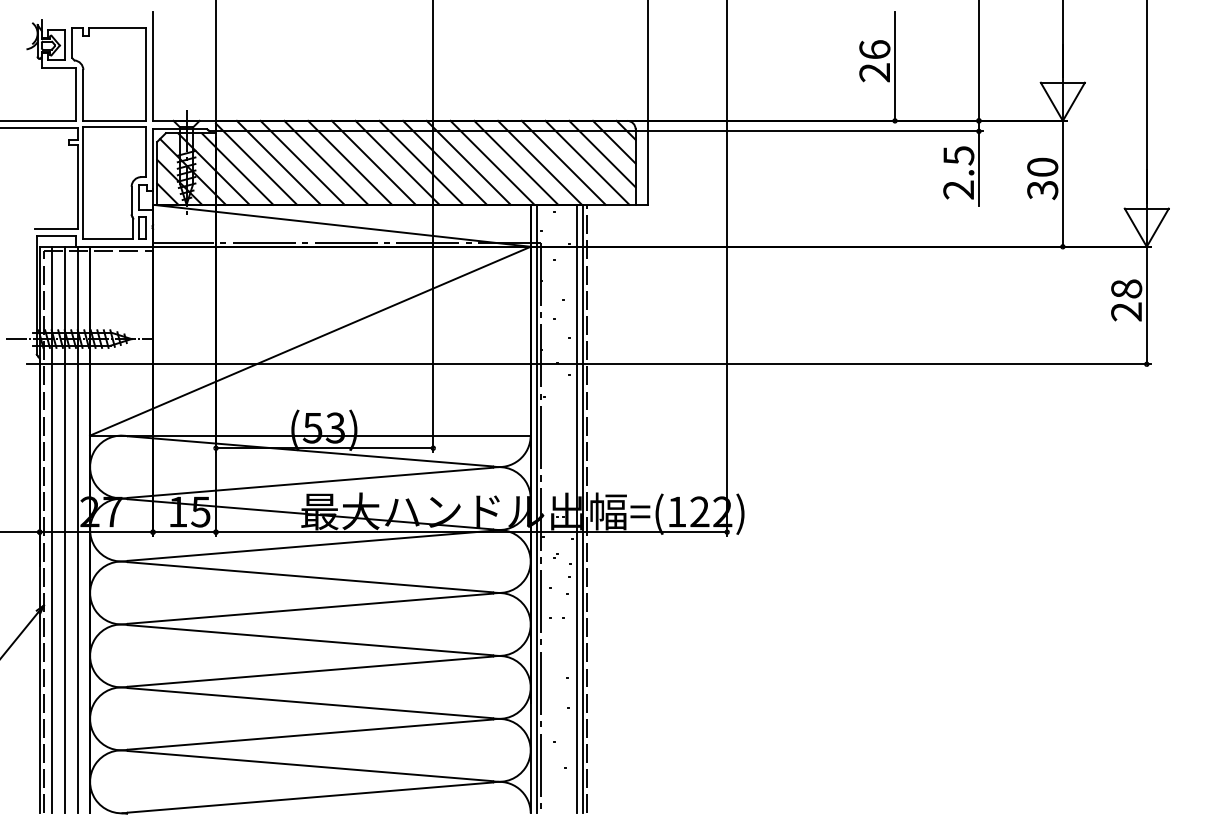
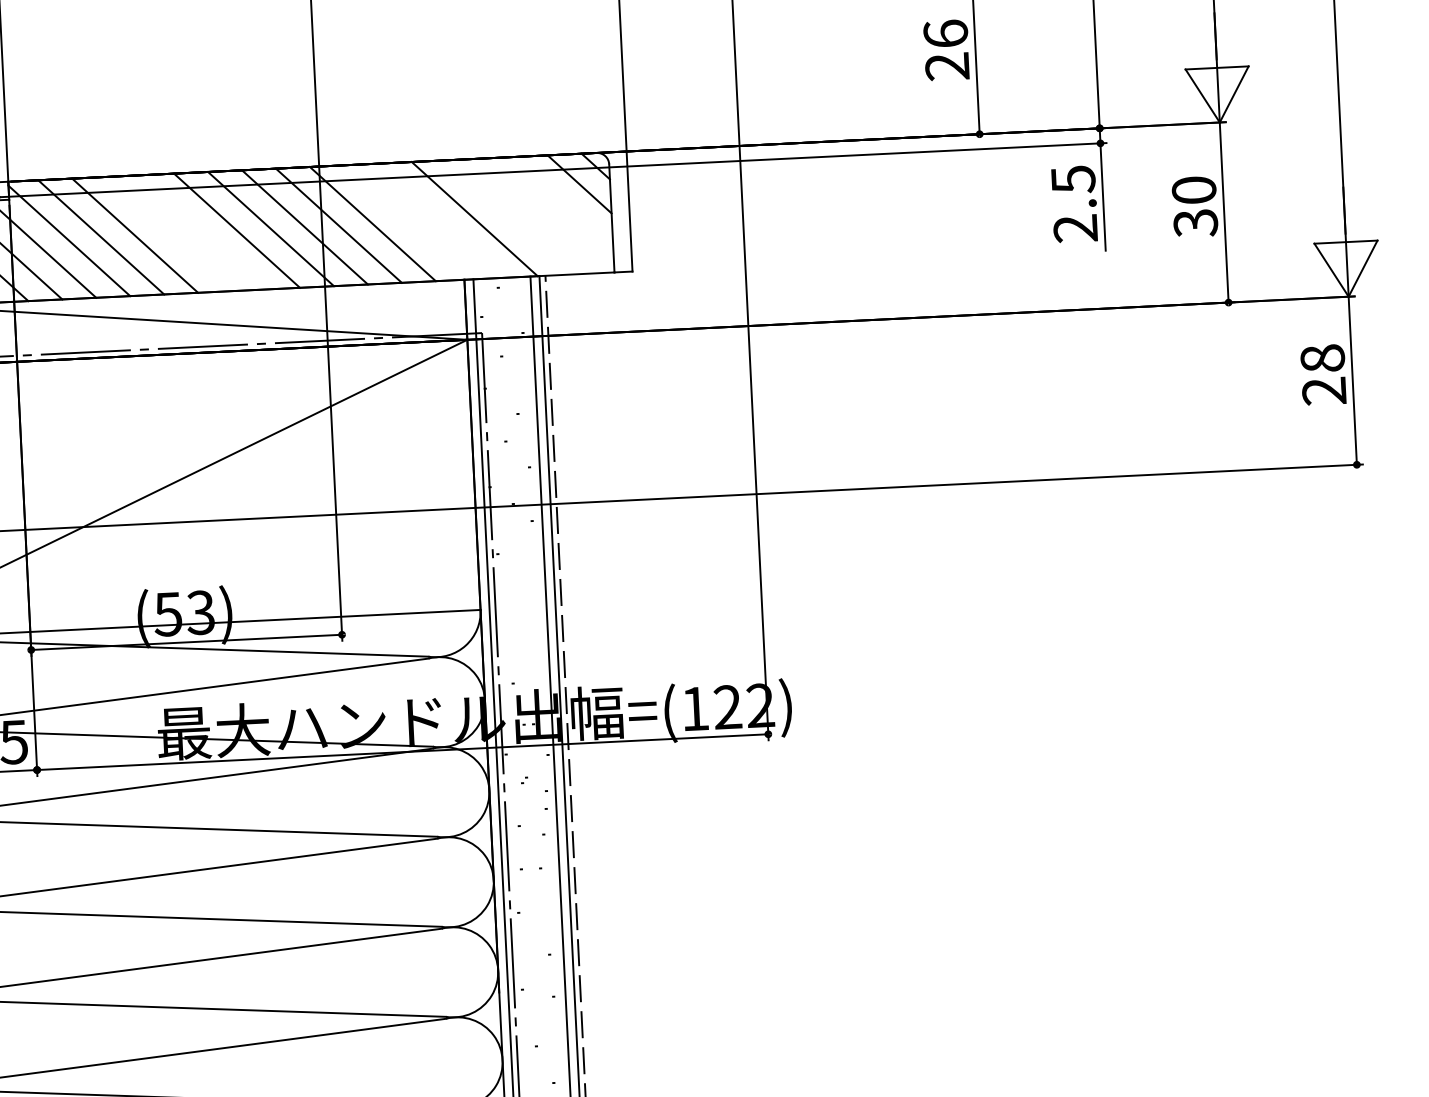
line: (602, 153) -> (563, 201), removed
line: (326, 162) -> (169, 233), removed
line: (350, 162) -> (203, 231), removed
line: (492, 162) -> (406, 221), removed
line: (516, 162) -> (441, 220), removed
line: (563, 162) -> (508, 216), removed
line: (587, 162) -> (542, 215), removed

